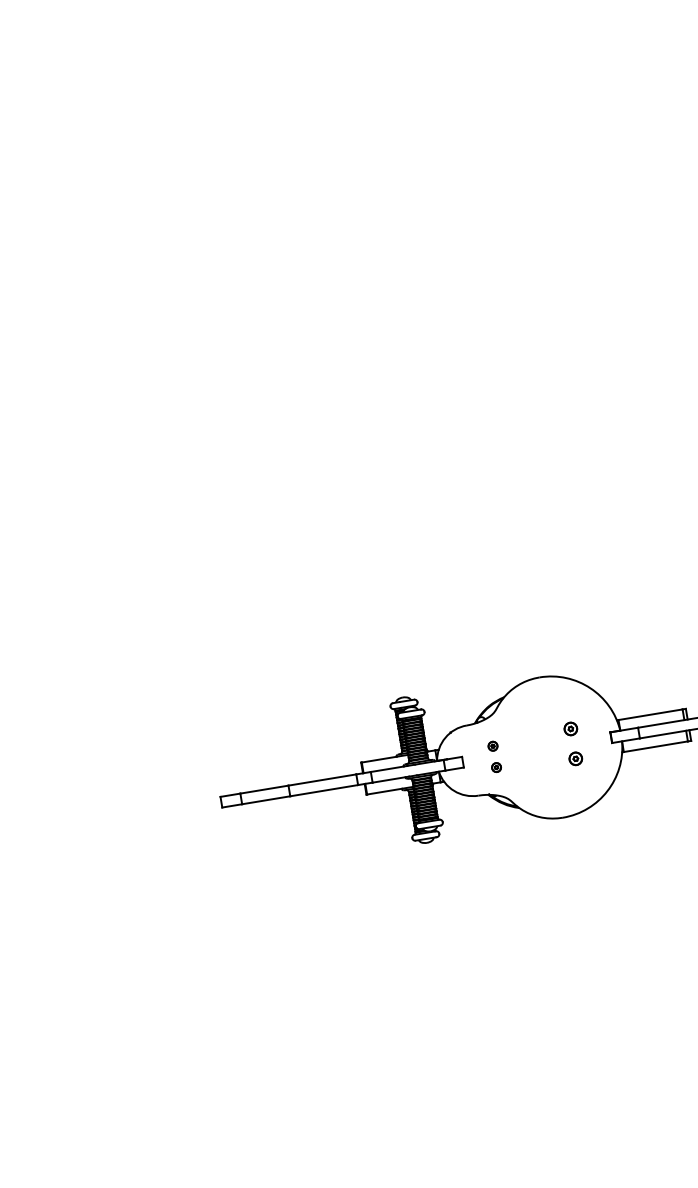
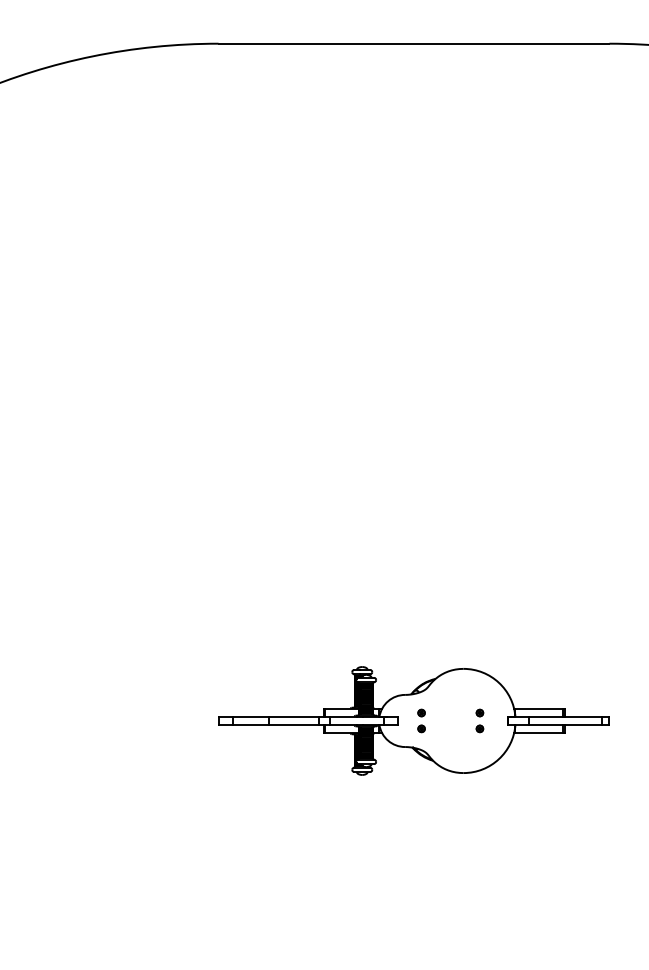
part: (572, 743) -> (479, 720), size x0.71

